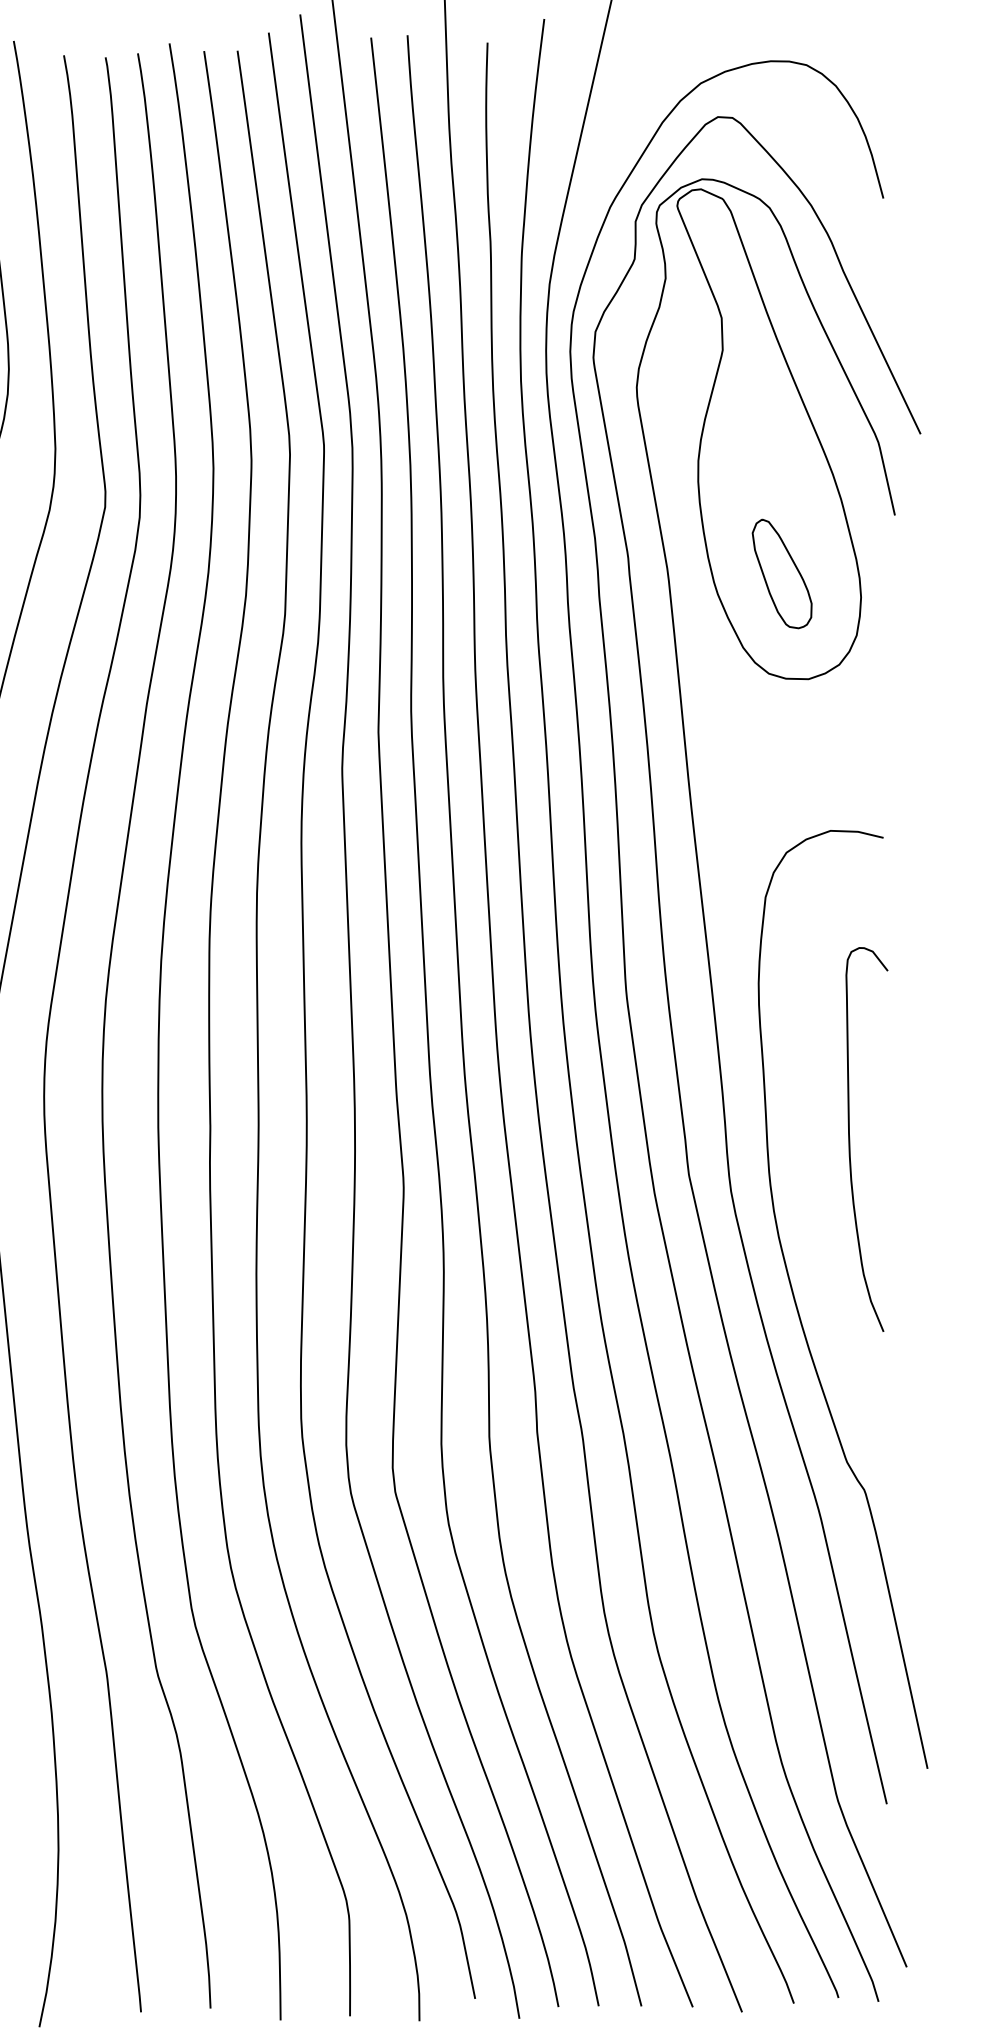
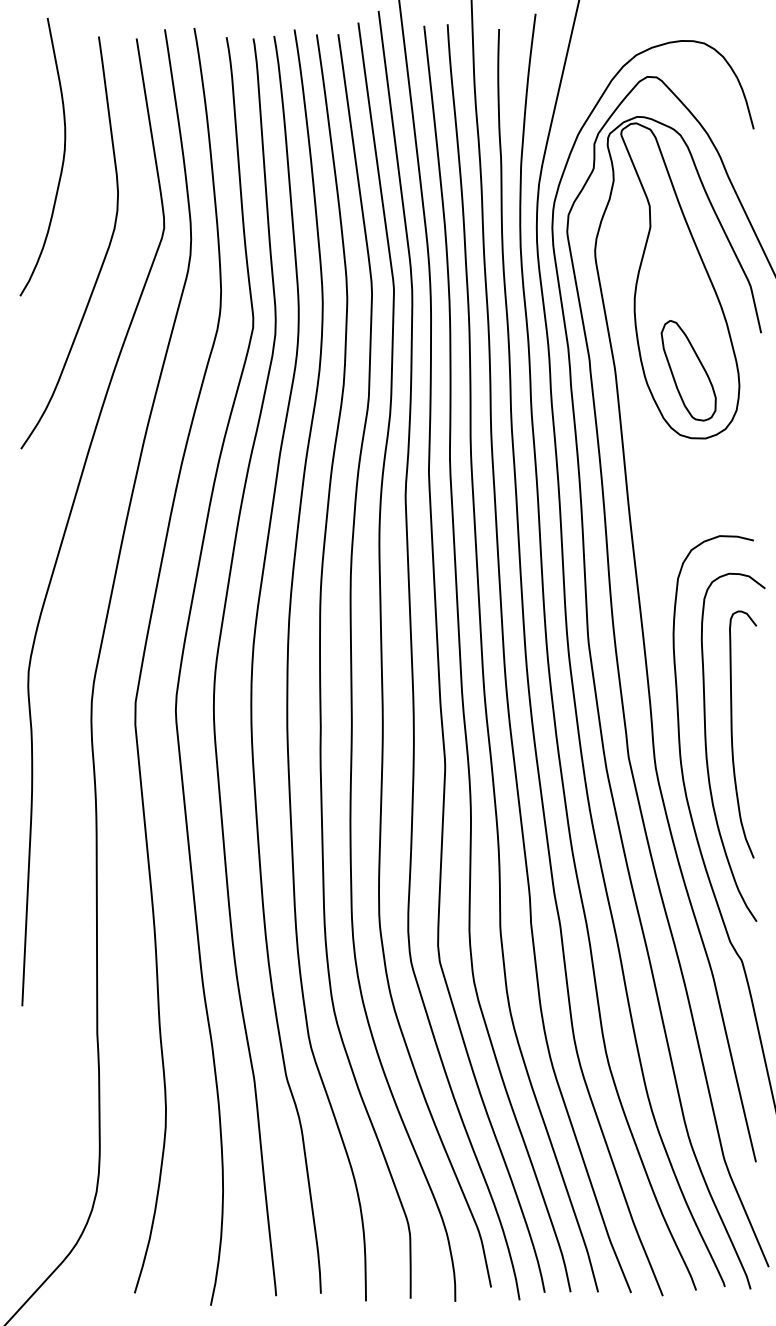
part: (781, 573) -> (688, 370), size x1.43
curve: (811, 1165) -> (707, 751), added

